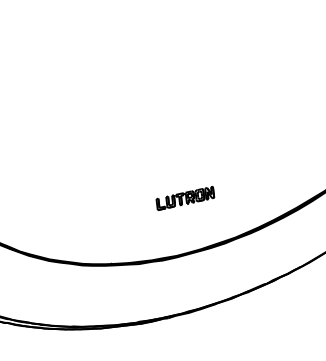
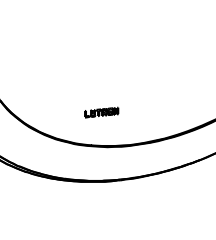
part: (185, 198) -> (101, 112), moved

